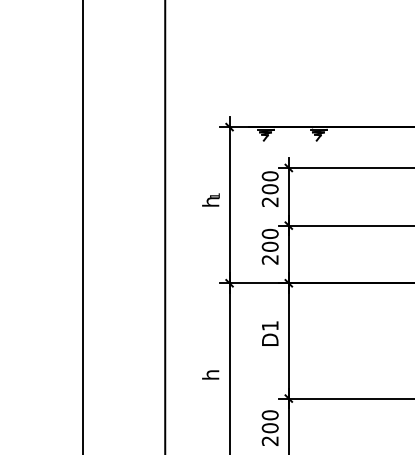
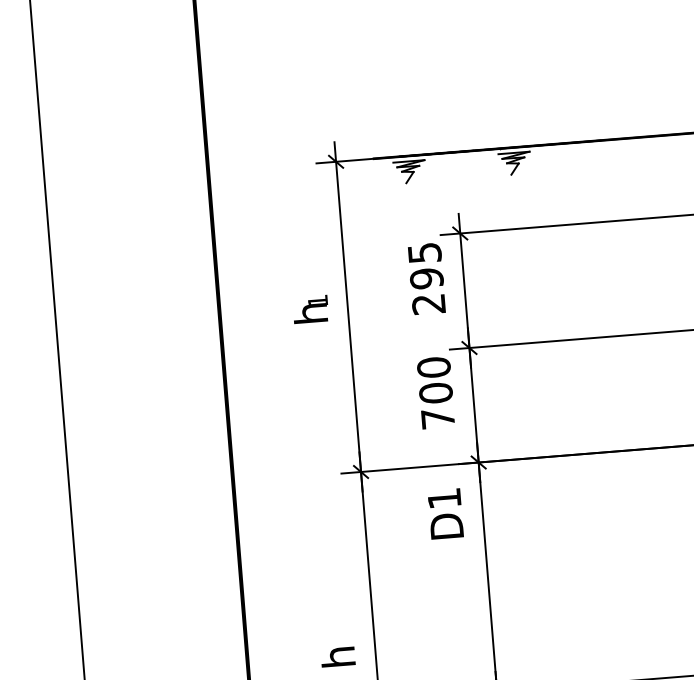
text: (269, 182) -> (424, 265), 200 -> 295
text: (269, 259) -> (436, 418), 200 -> 700
text: (270, 333) -> (446, 513), moved

